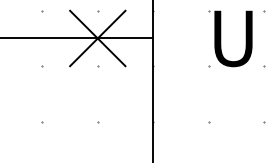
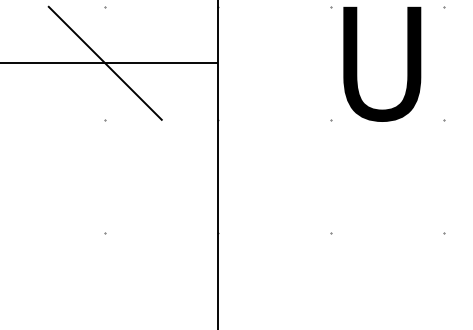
line: (97, 38) -> (104, 63), removed

